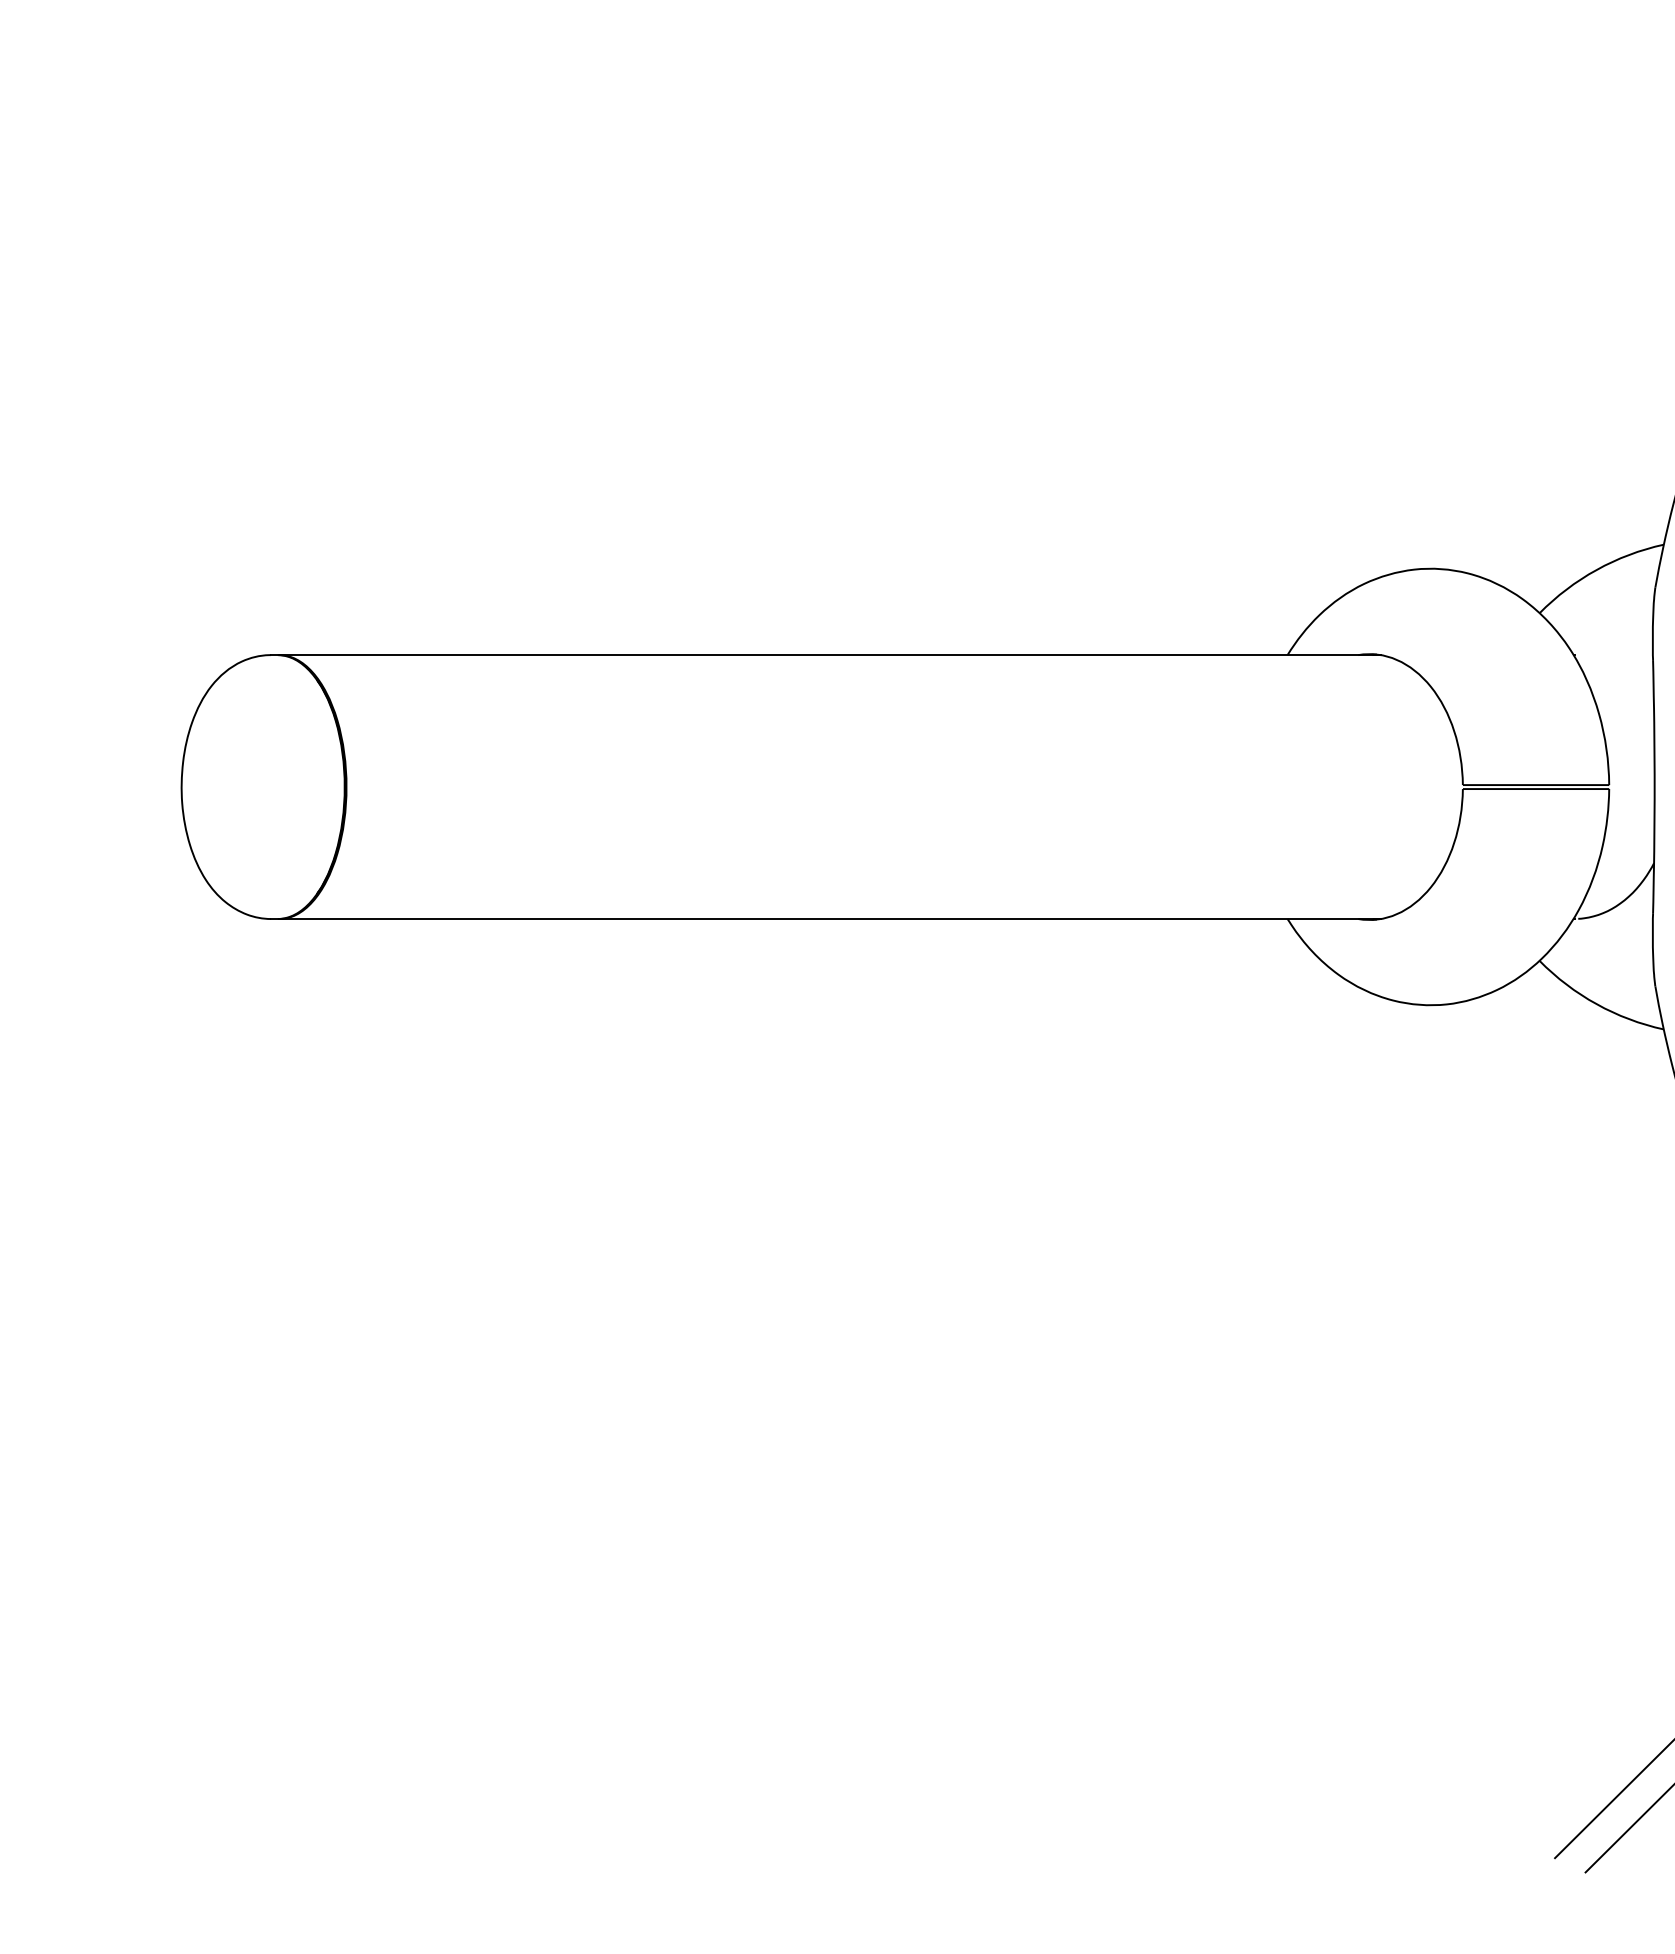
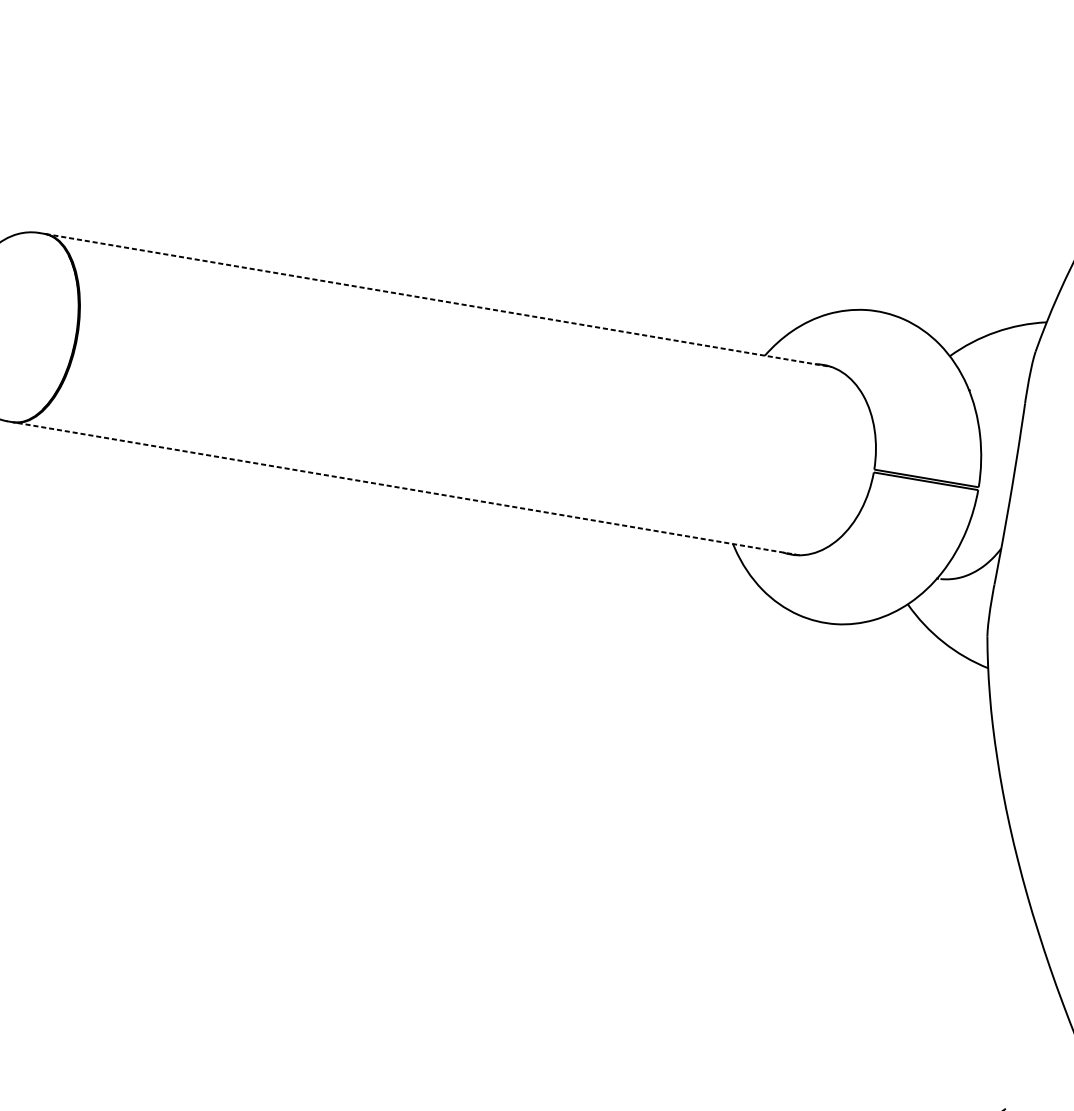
line: (830, 655) -> (438, 300), solid -> dashed
line: (830, 919) -> (406, 489), solid -> dashed

